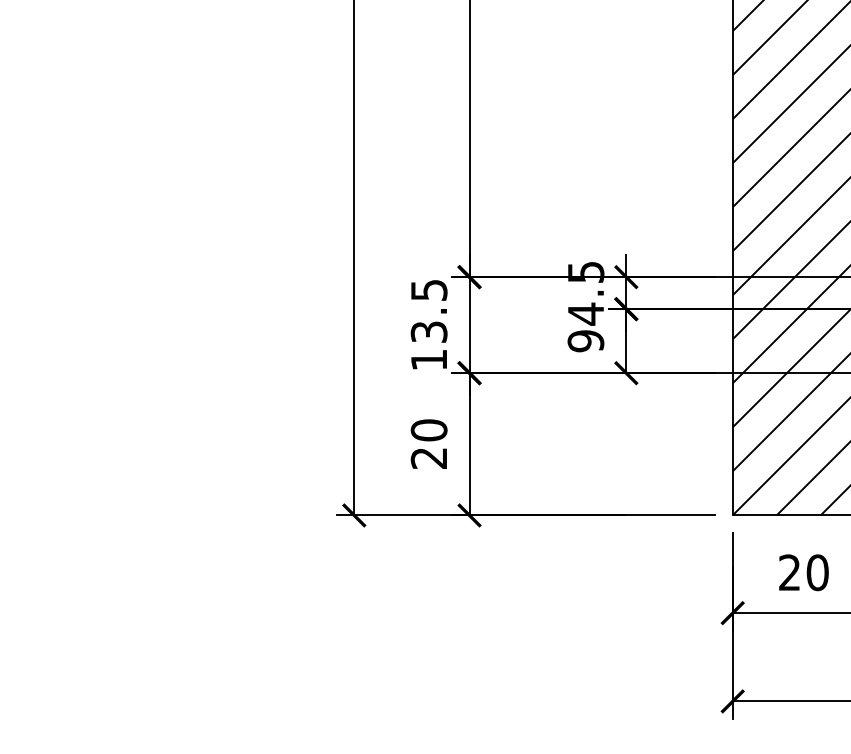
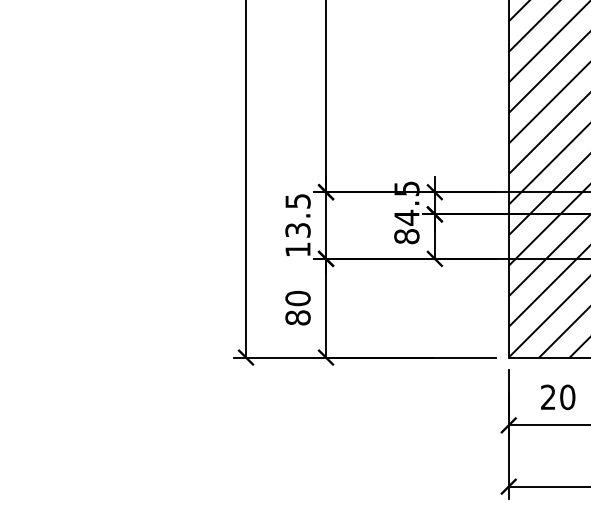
text: (585, 340) -> (406, 236), 9 -> 8
text: (428, 457) -> (297, 317), 20 -> 80

